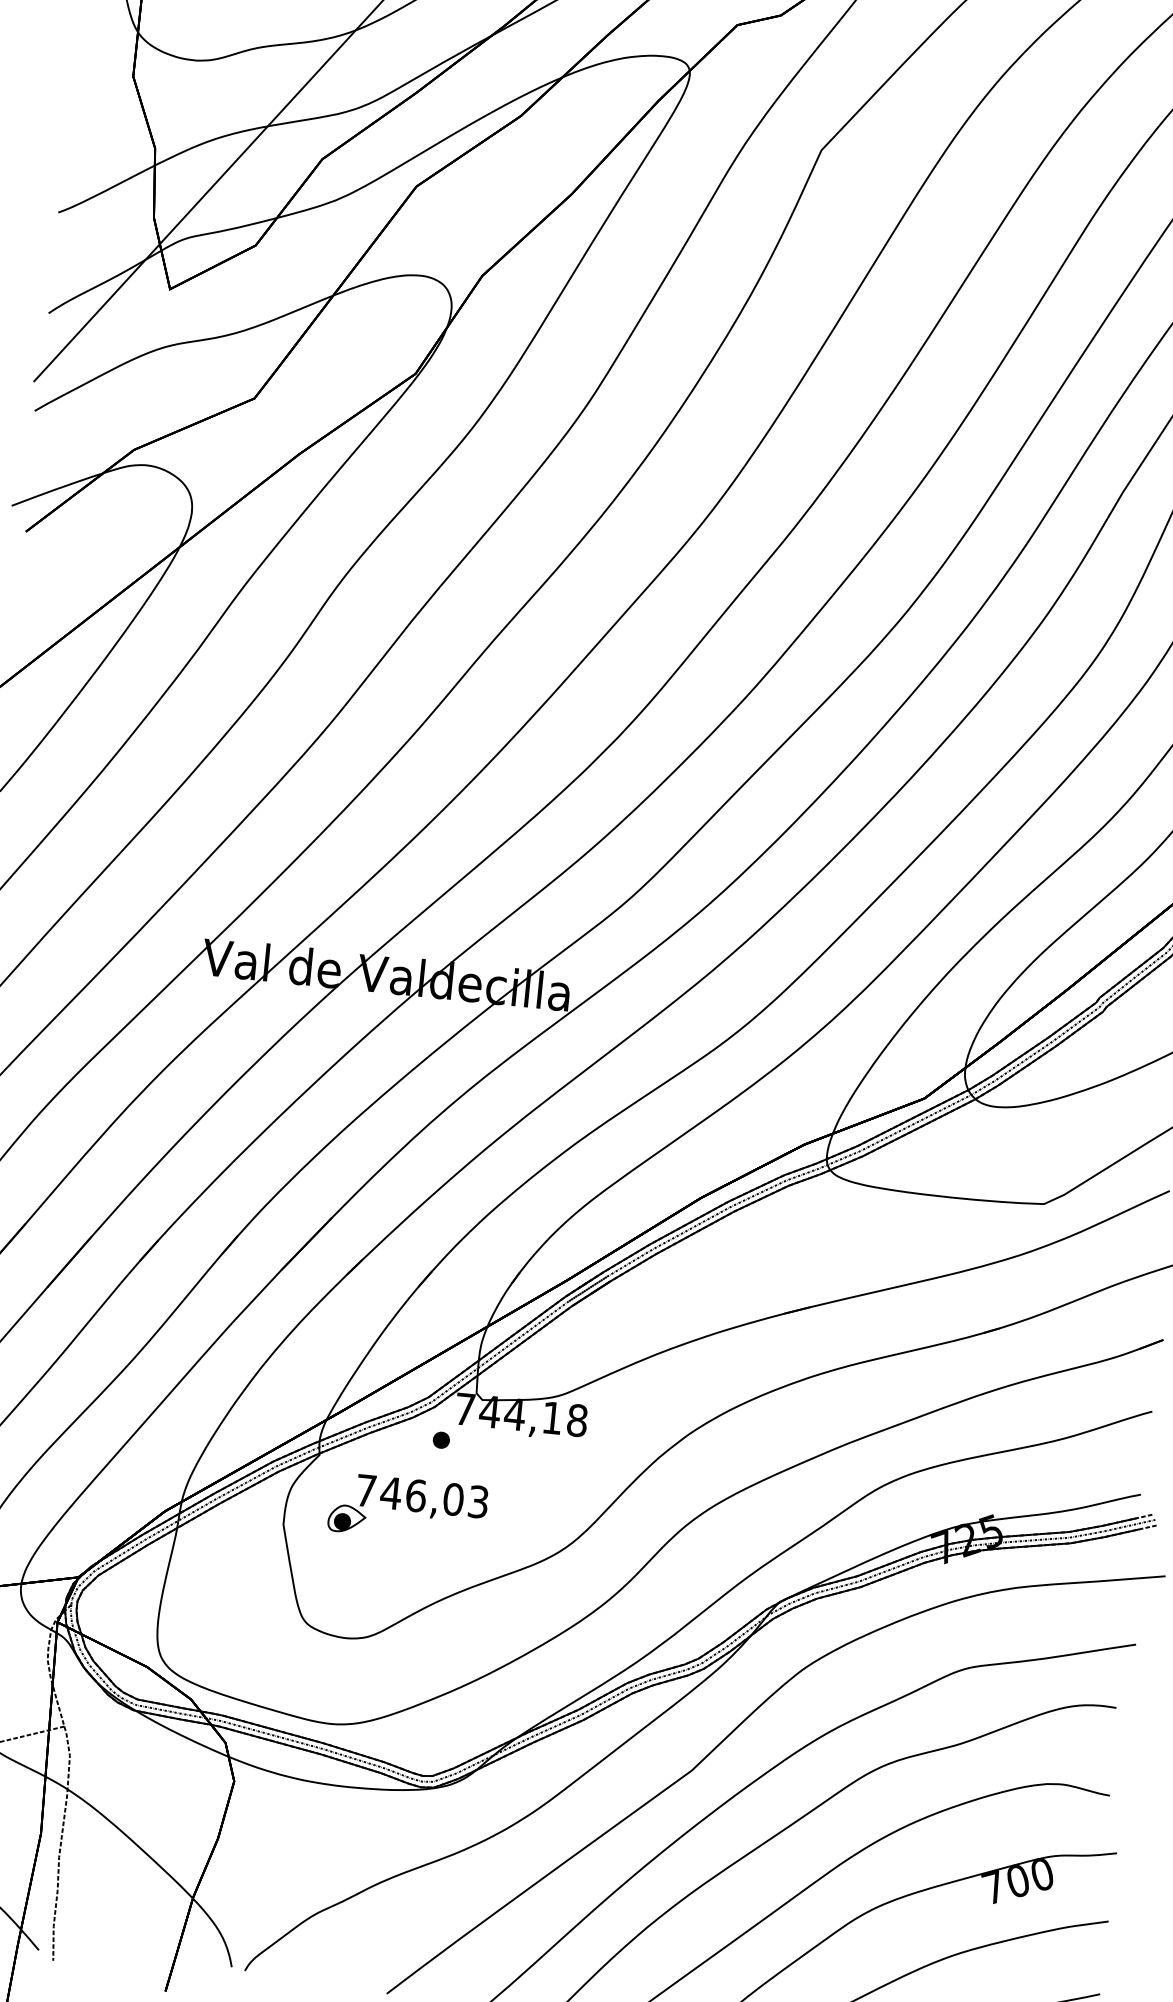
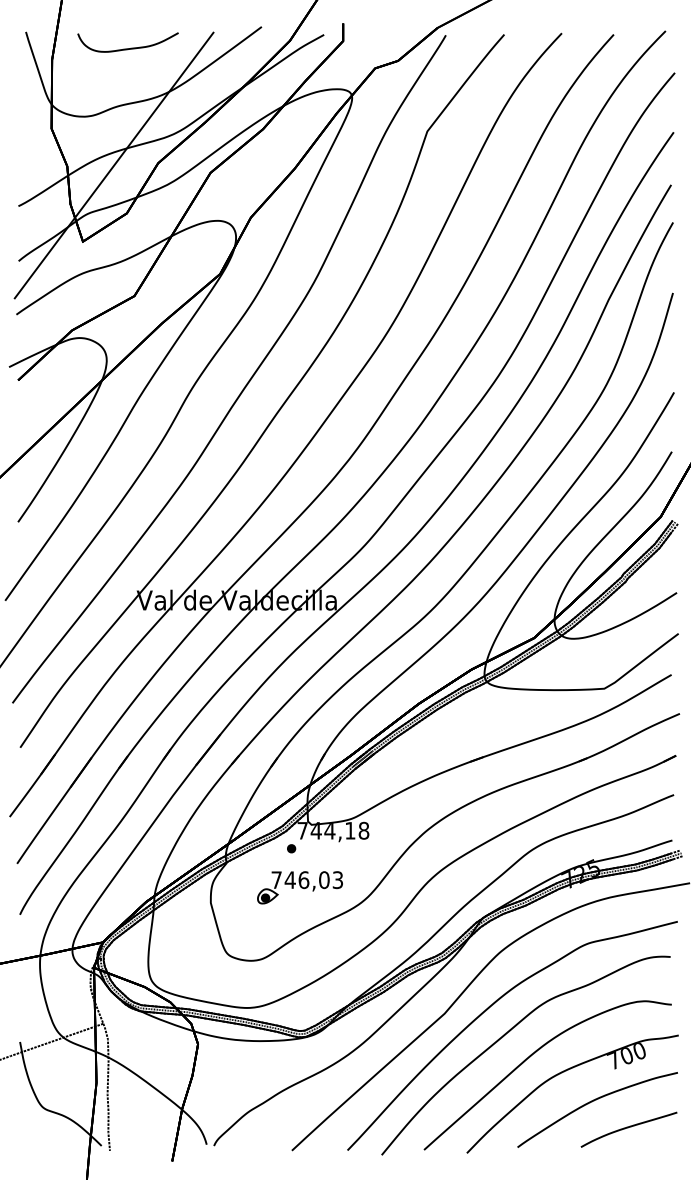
part: (406, 1508) -> (299, 887), moved

